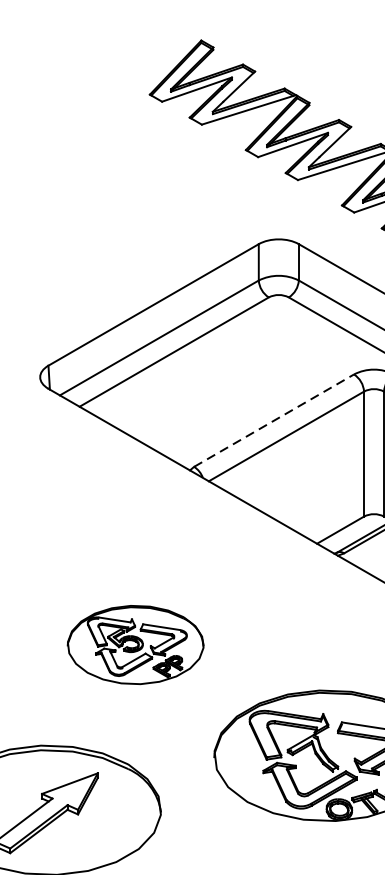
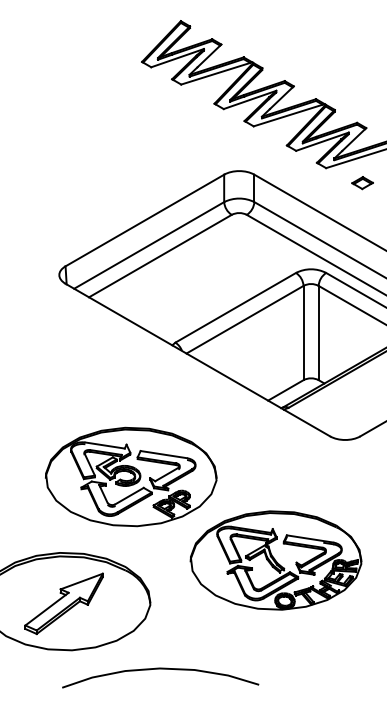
line: (273, 420) -> (235, 307), dashed -> solid
part: (135, 644) -> (131, 476), size x1.67

